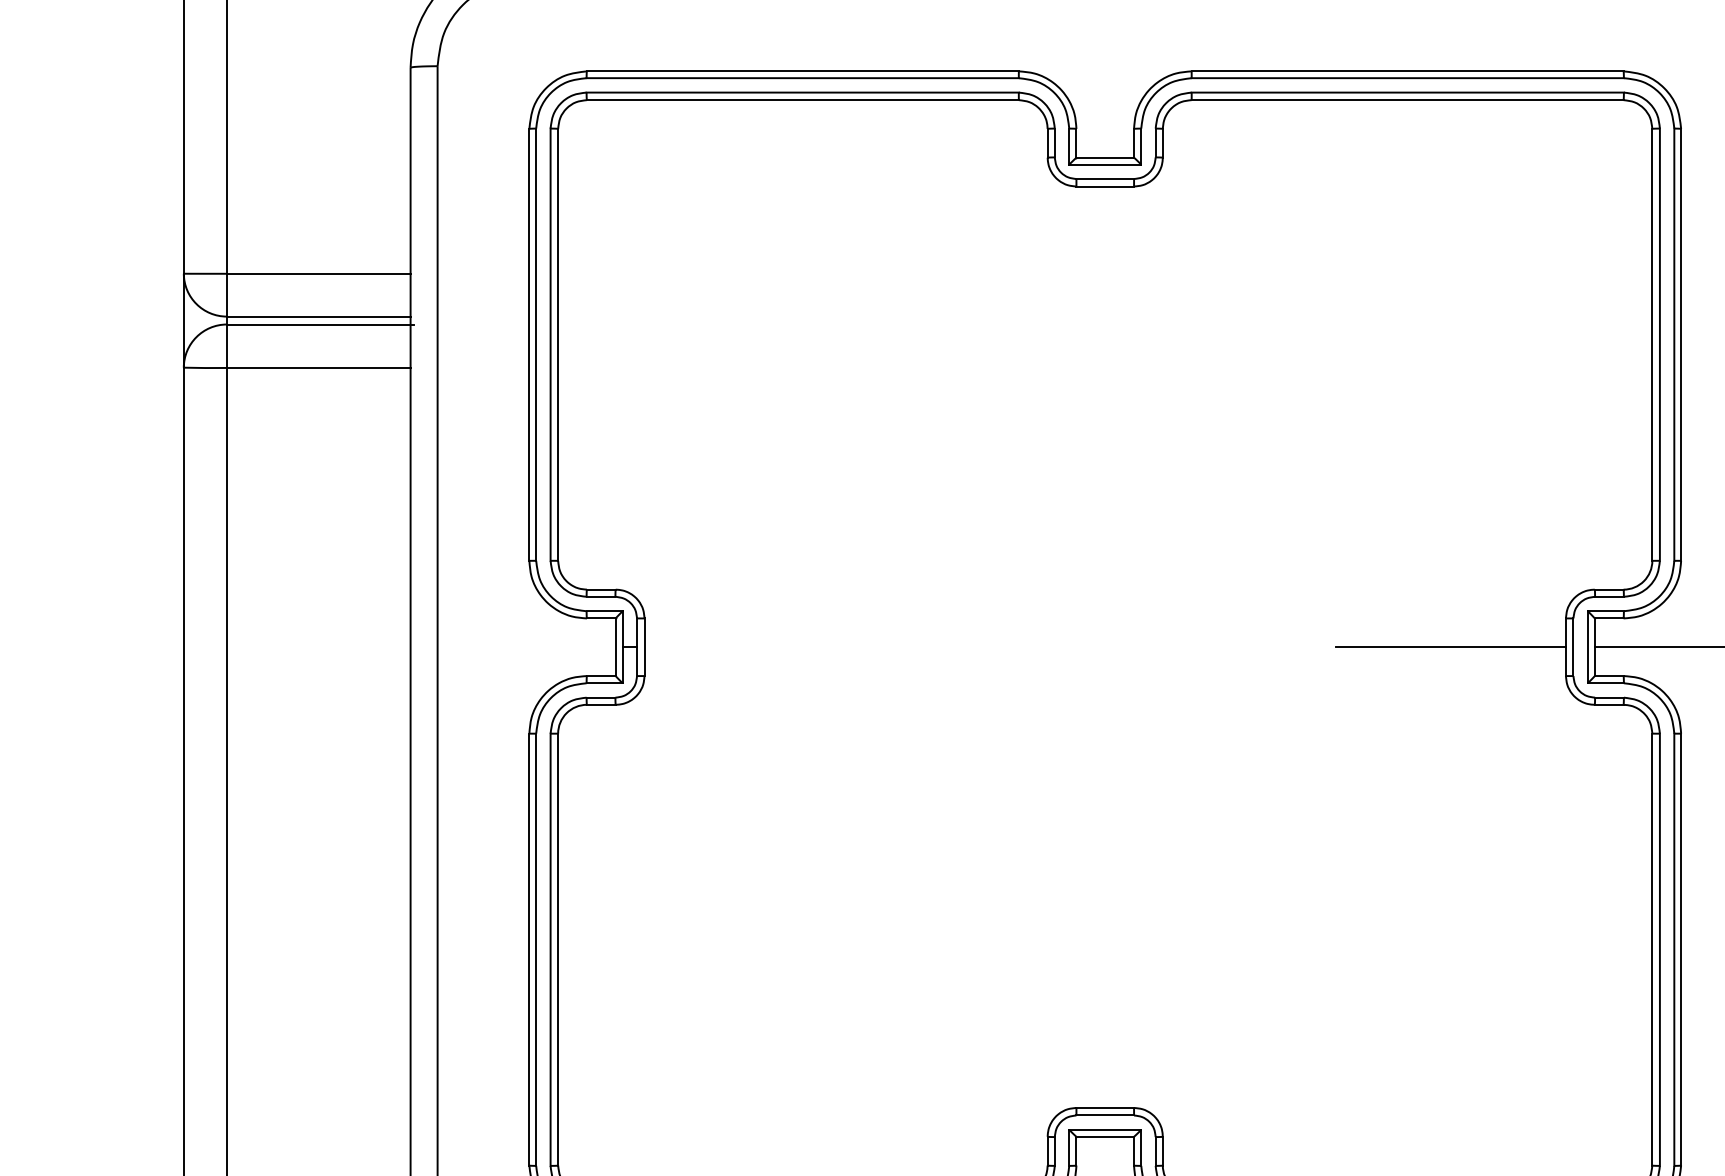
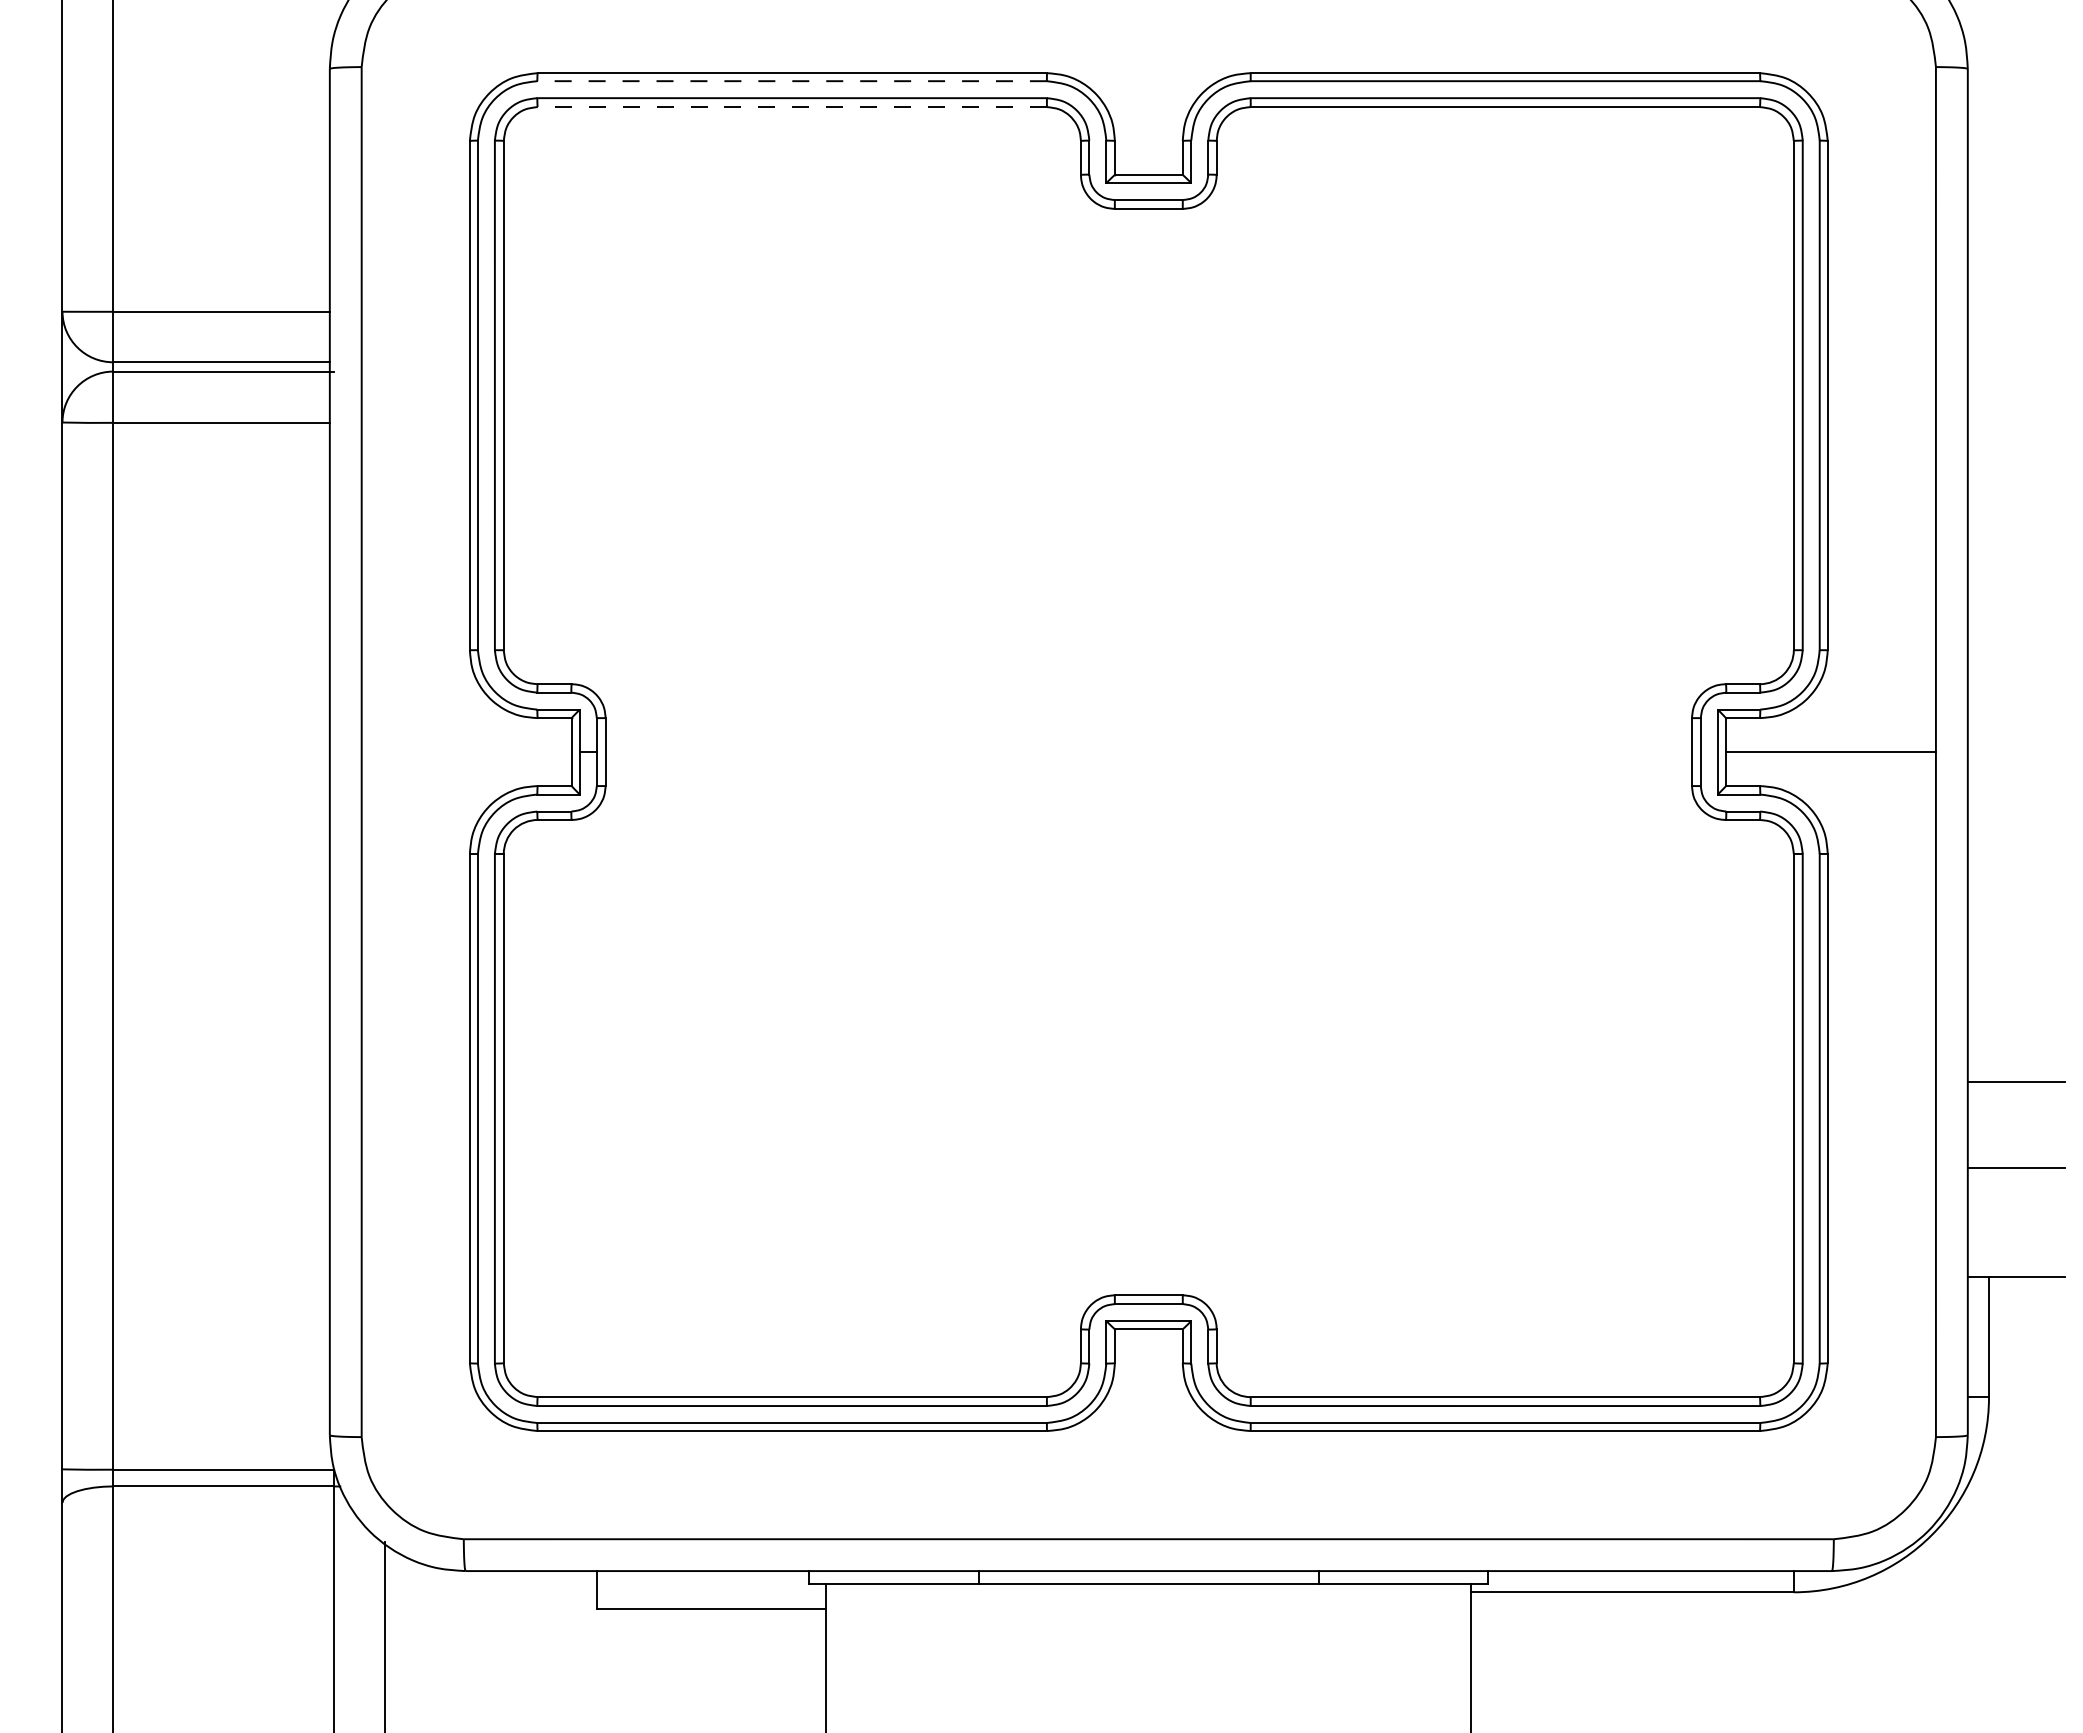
line: (803, 78) -> (792, 81), solid -> dashed
line: (803, 100) -> (792, 107), solid -> dashed
line: (1450, 647) -> (1555, 752), removed

